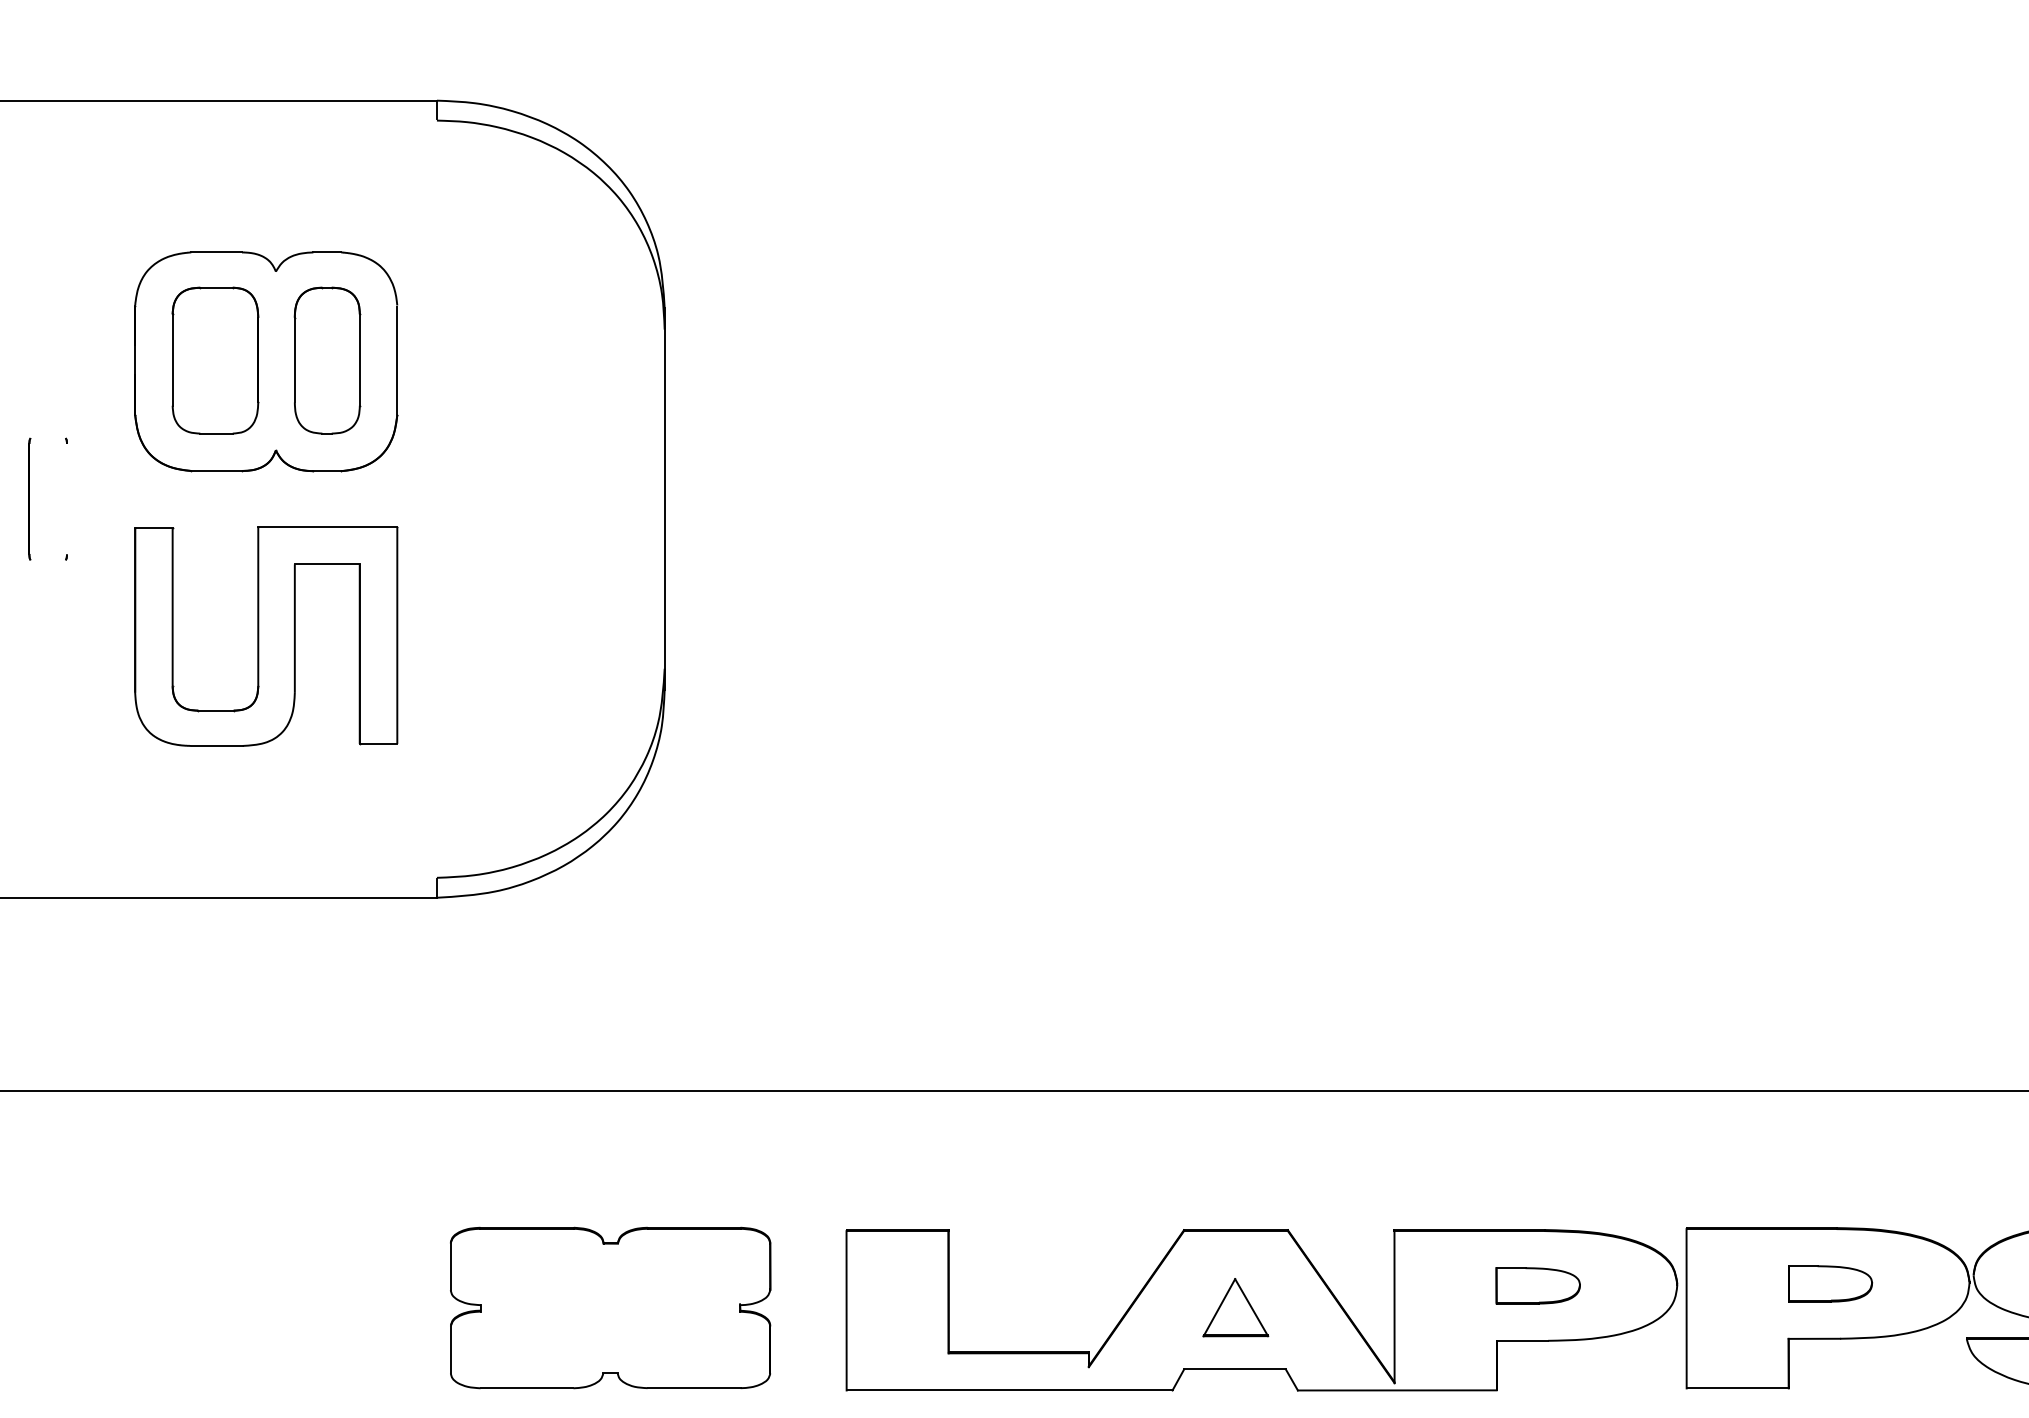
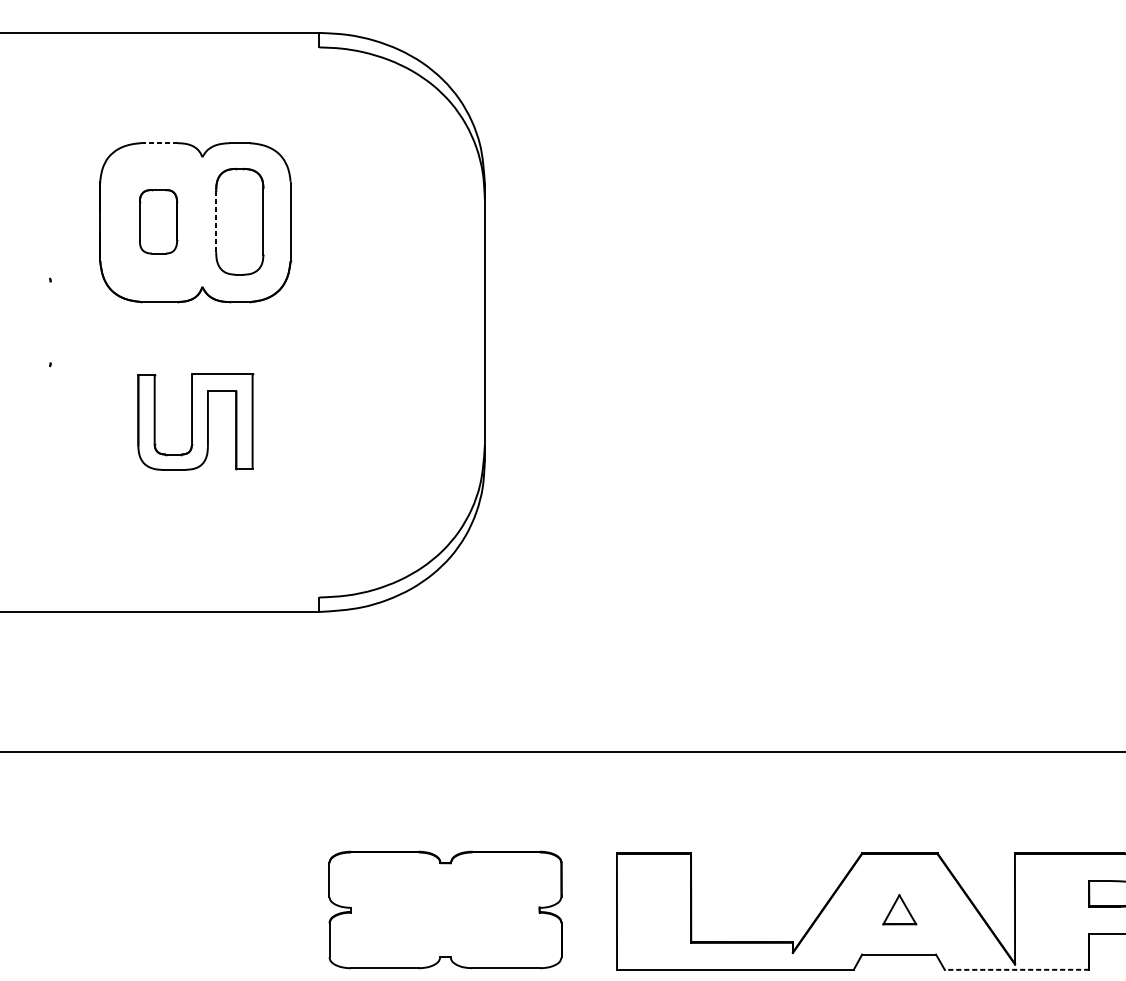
line: (217, 252) -> (160, 143), solid -> dashed
part: (215, 360) -> (158, 221), size x0.6
line: (294, 360) -> (215, 221), solid -> dashed
part: (29, 498) -> (23, 321), removed
part: (266, 636) -> (195, 422), size x0.6
part: (1235, 1307) -> (899, 909), size x0.7
line: (1396, 1390) -> (1016, 969), solid -> dashed

